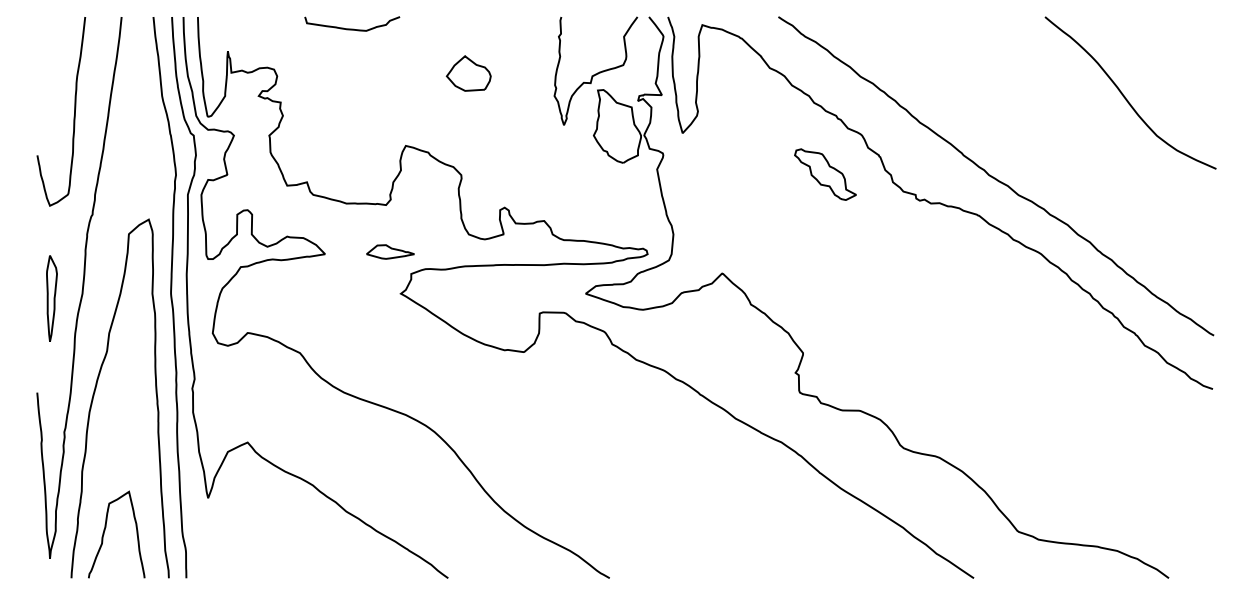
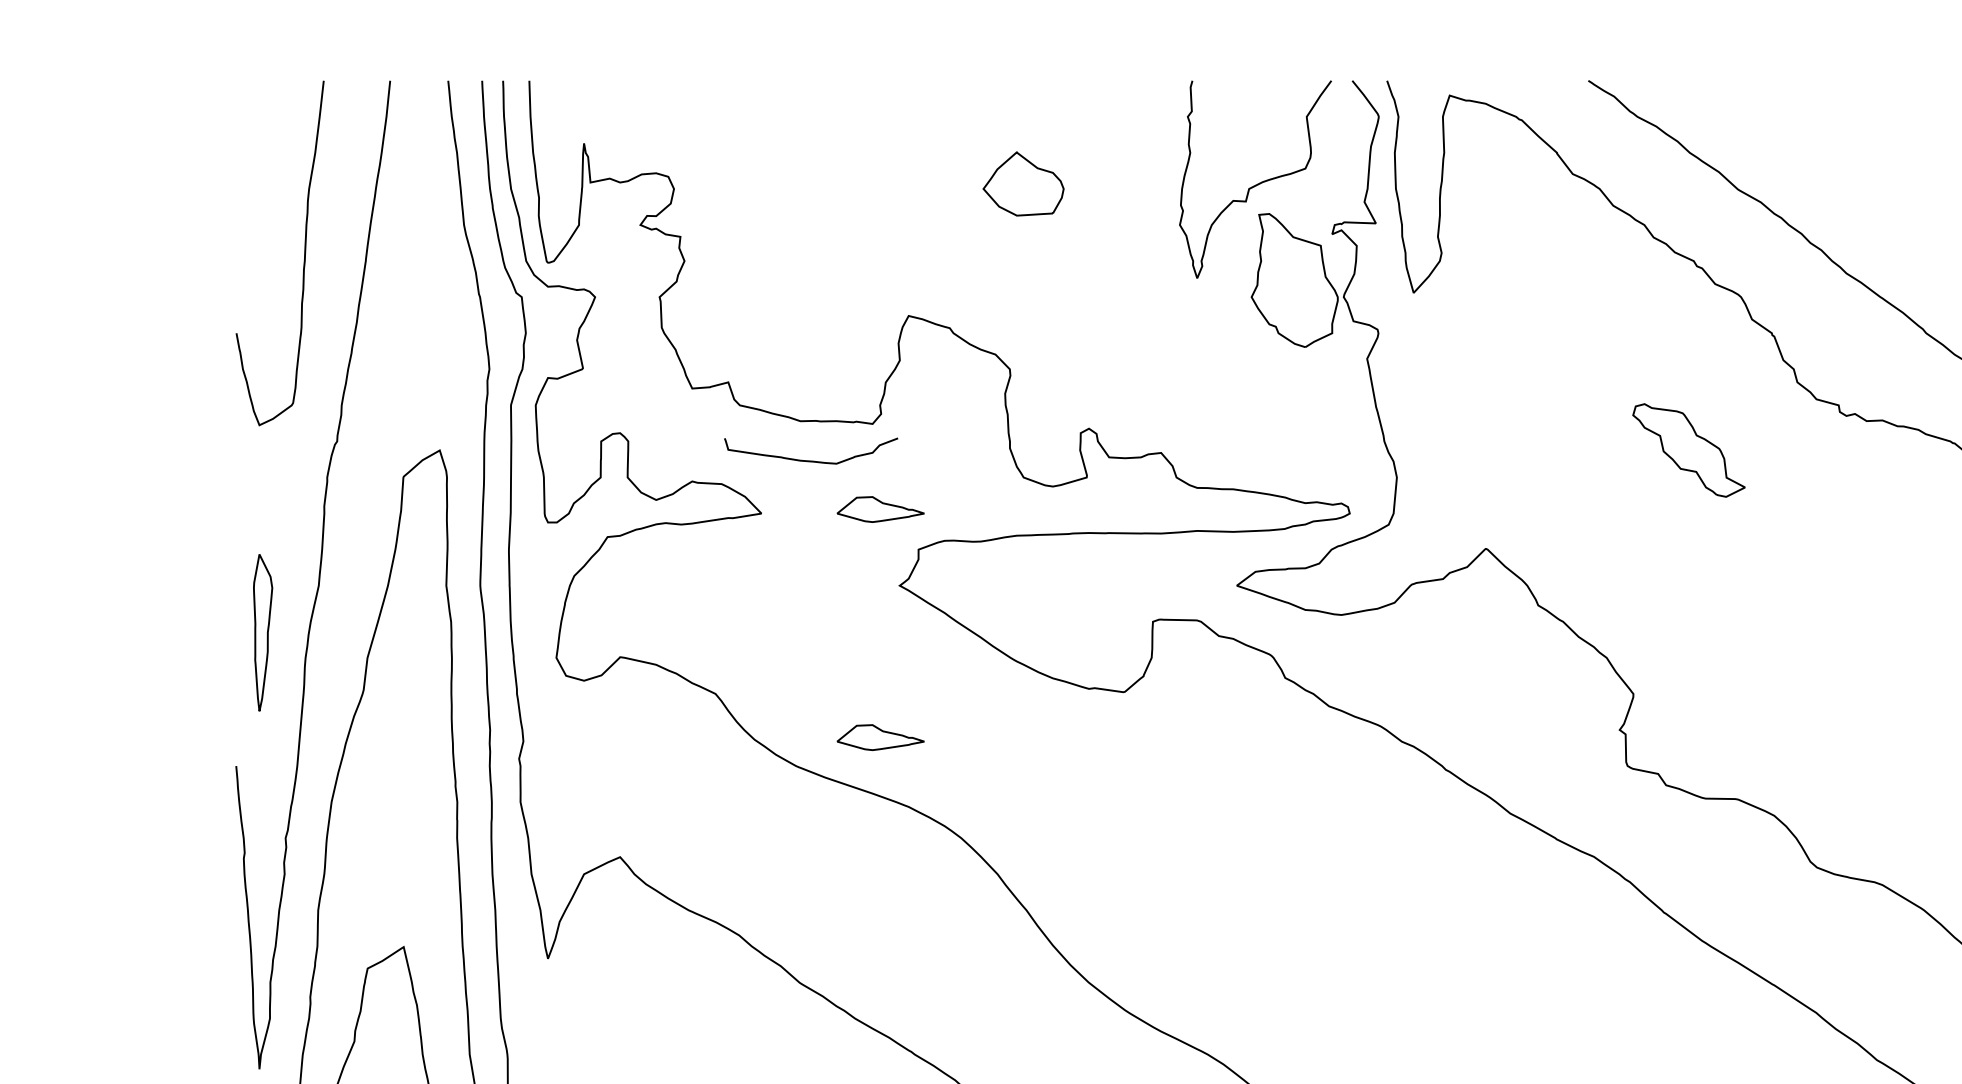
curve: (352, 28) -> (811, 459), moved
part: (825, 174) -> (1688, 450), moved
part: (51, 298) -> (262, 632), moved
part: (390, 376) -> (880, 736), added

